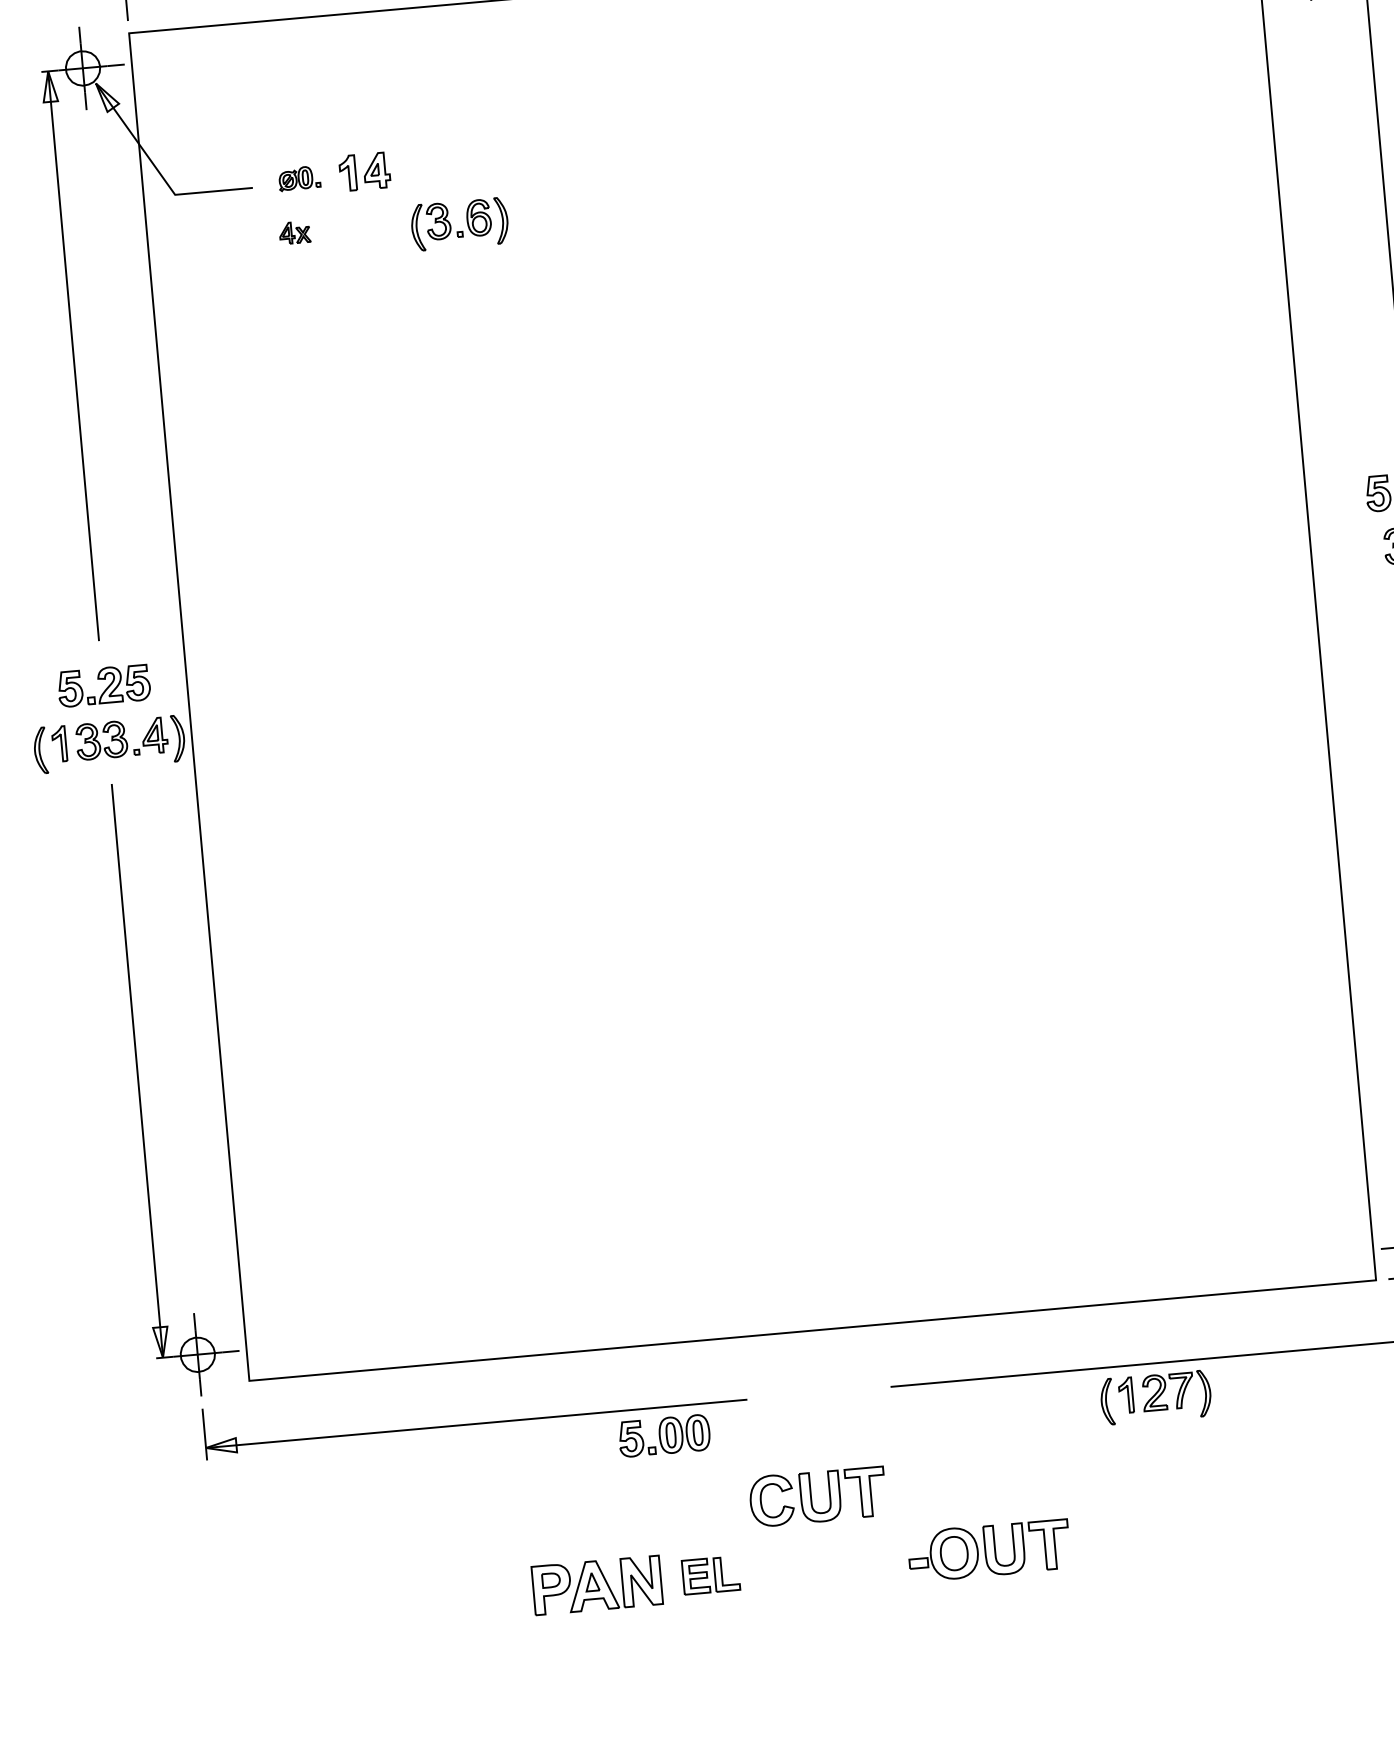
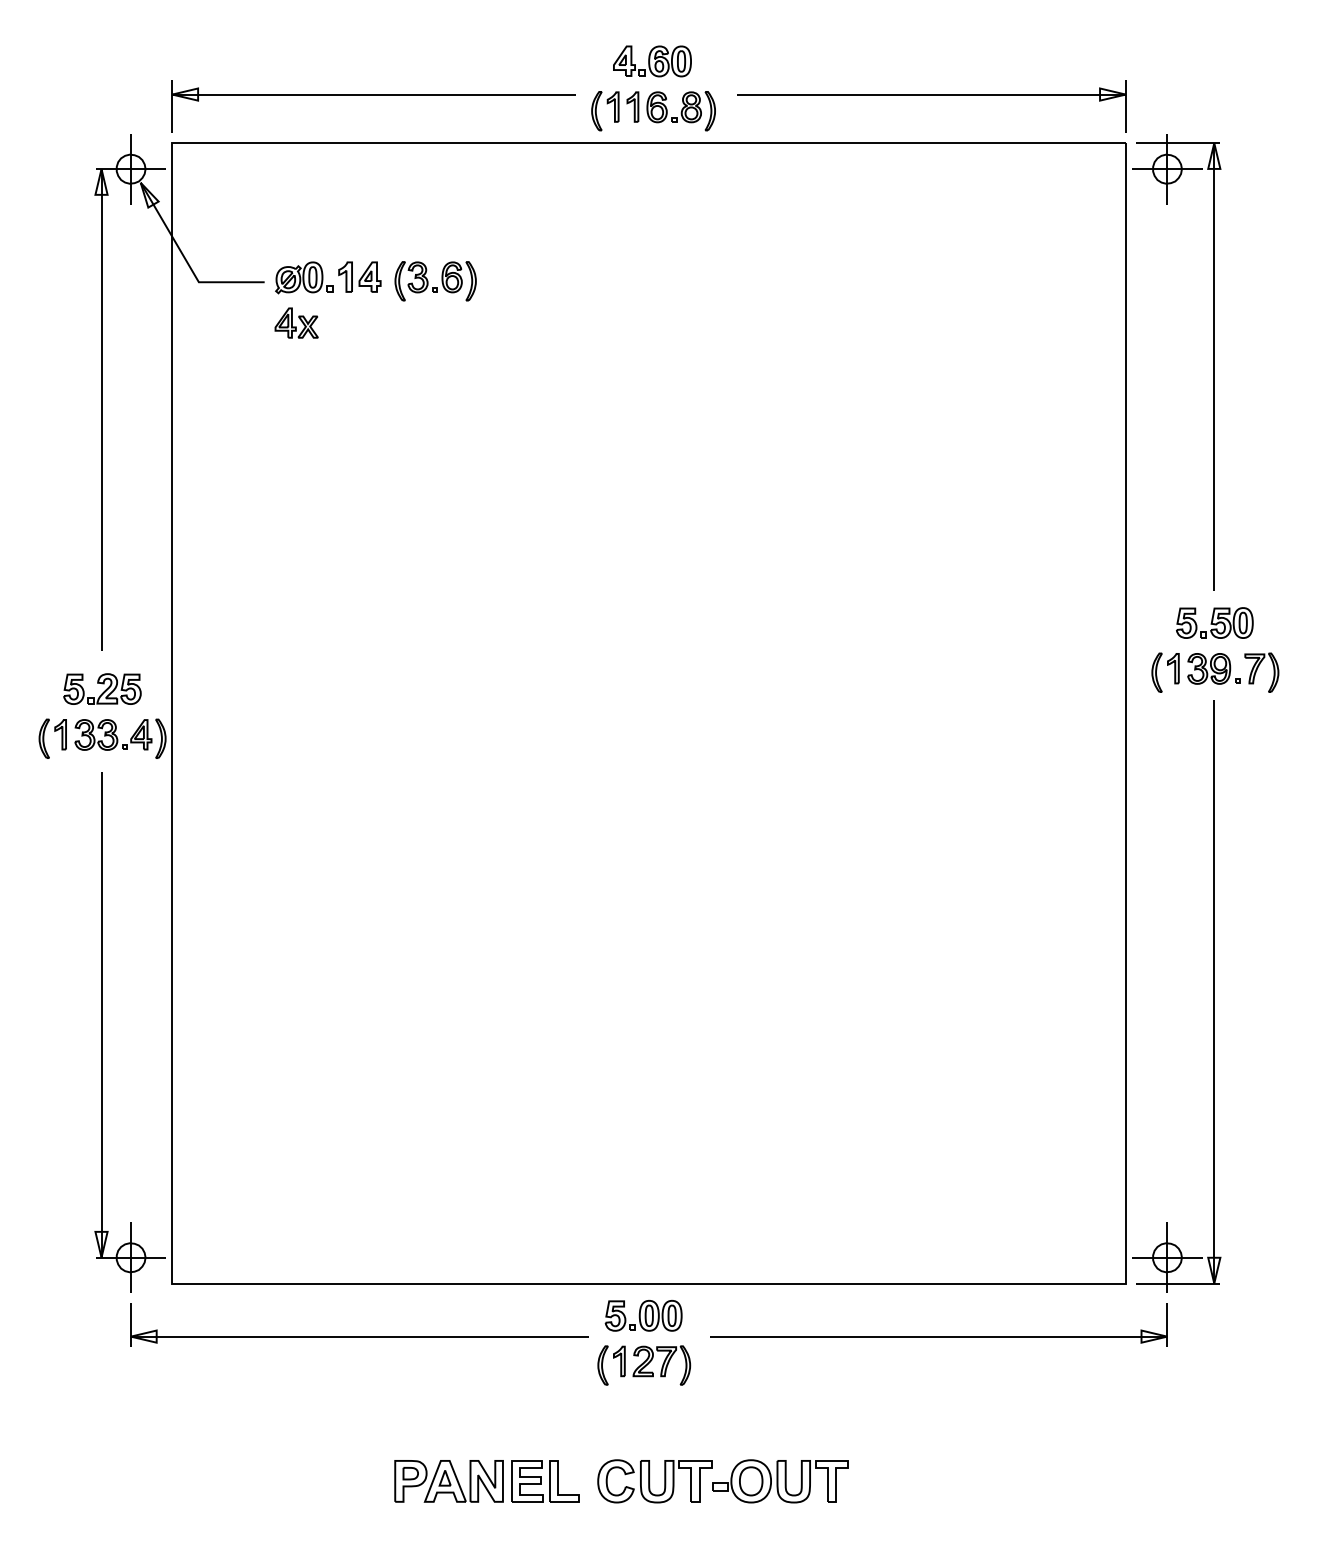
part: (299, 178) -> (304, 277), size x1.67
part: (459, 224) -> (435, 281), moved
part: (294, 232) -> (296, 322), size x1.67
part: (1360, 545) -> (1167, 665), added
part: (1156, 1397) -> (644, 1365), moved
part: (664, 1435) -> (643, 1315), moved
part: (817, 1496) -> (654, 1481), moved
part: (711, 1575) -> (545, 1481), size x1.43

